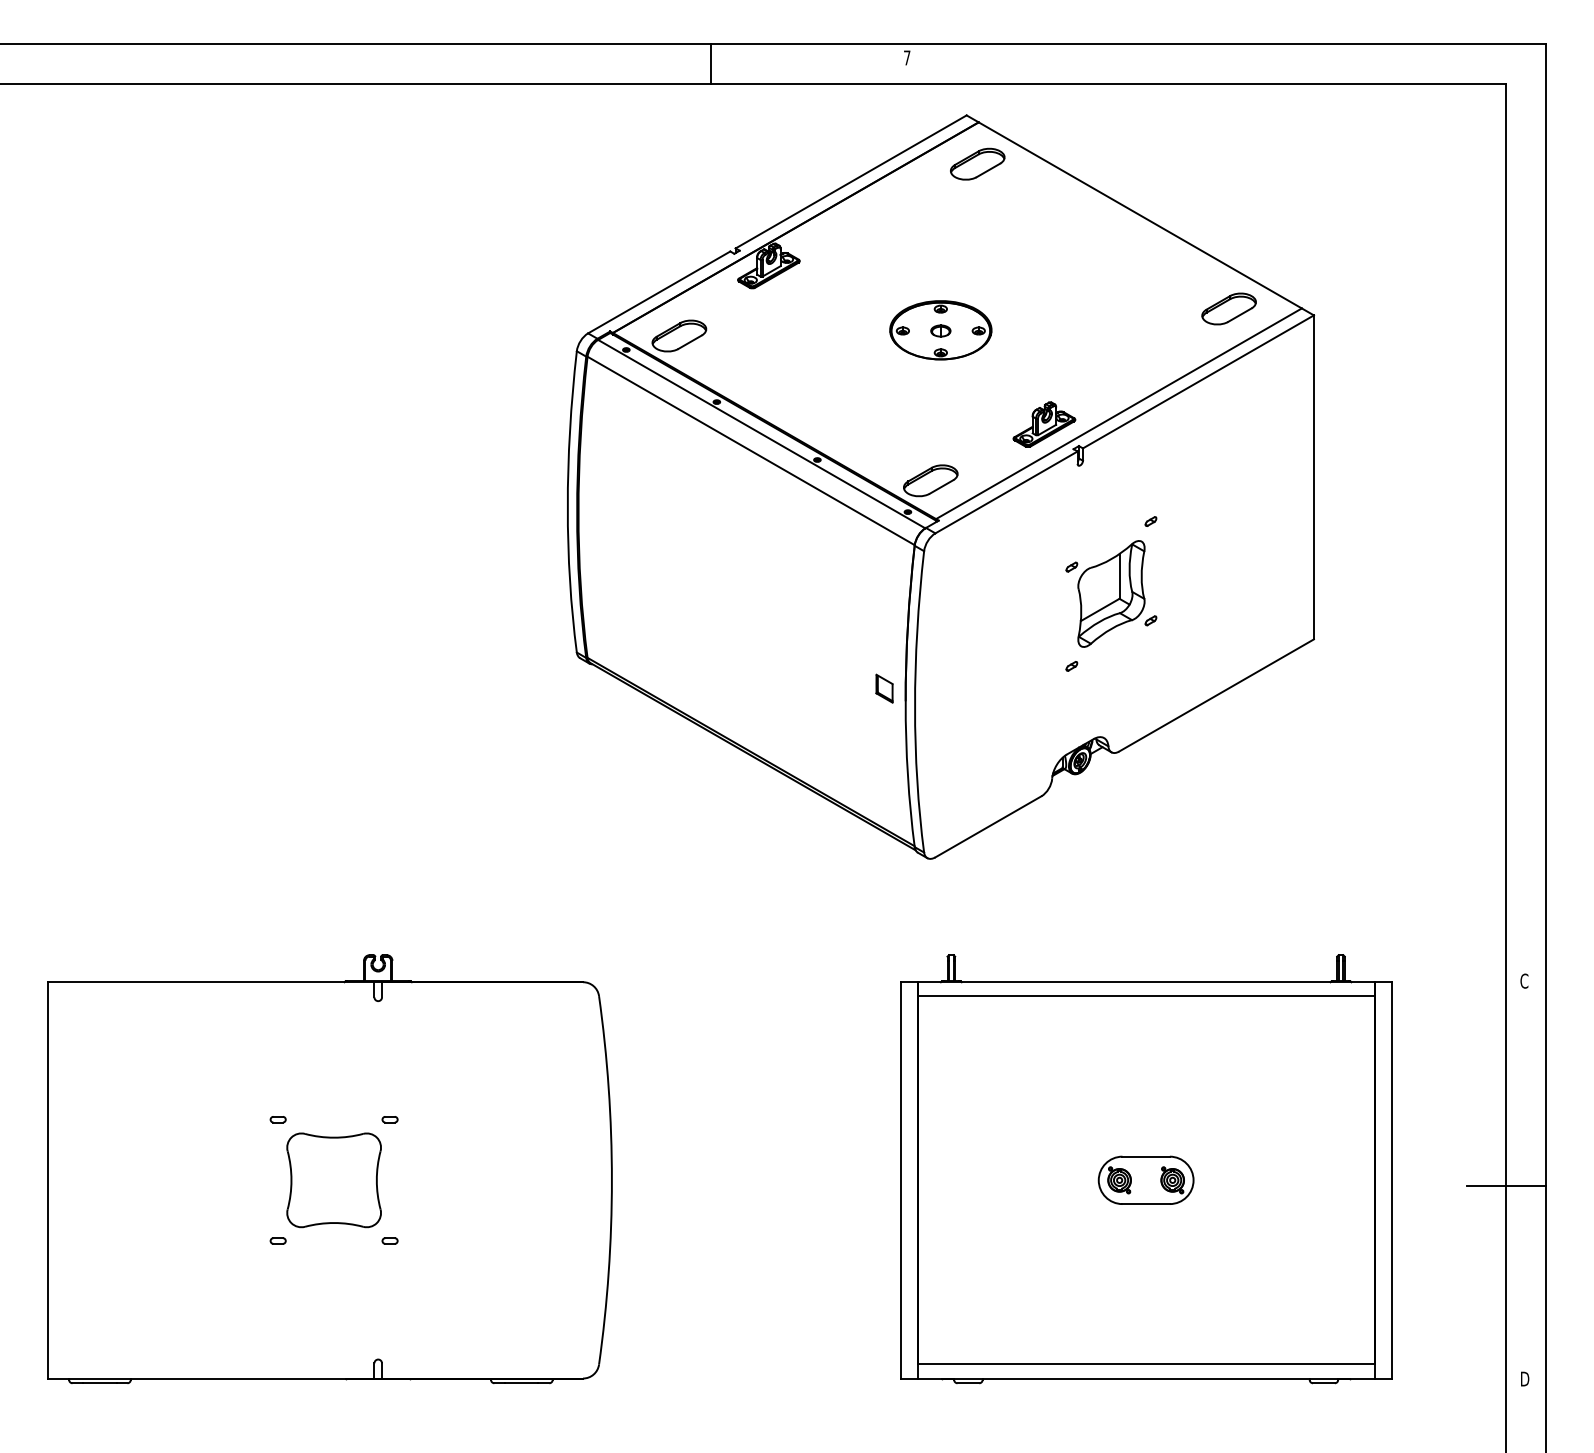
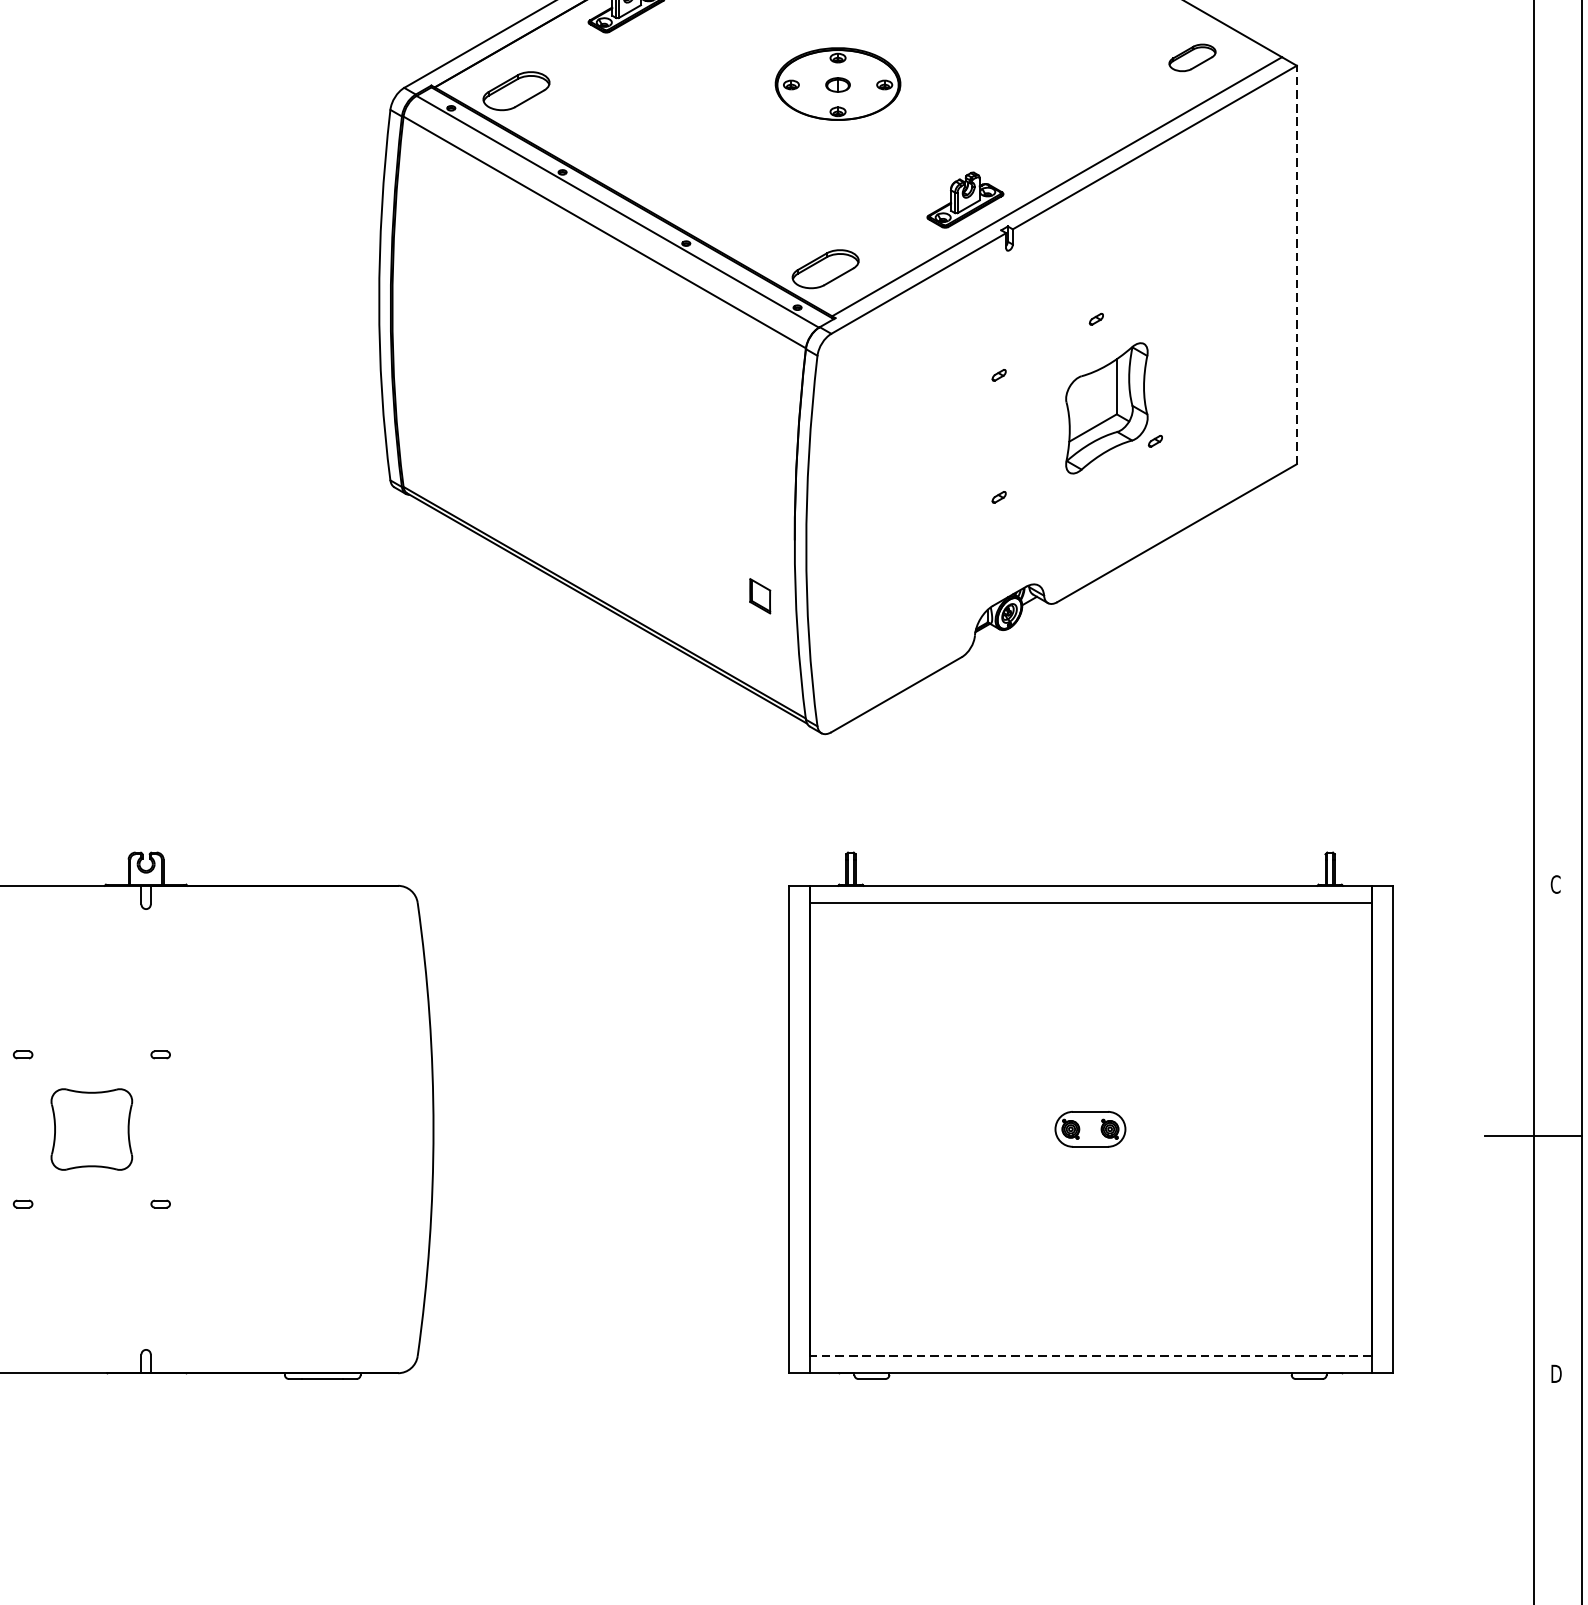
part: (1228, 308) -> (1191, 57), size x0.7
line: (1313, 476) -> (1296, 263), solid -> dashed
part: (1117, 593) -> (1114, 407), moved
part: (884, 688) -> (760, 595), moved
part: (1145, 1179) -> (1089, 1128), size x0.6
part: (333, 1180) -> (91, 1129), size x0.7
line: (1145, 1364) -> (1089, 1355), solid -> dashed

